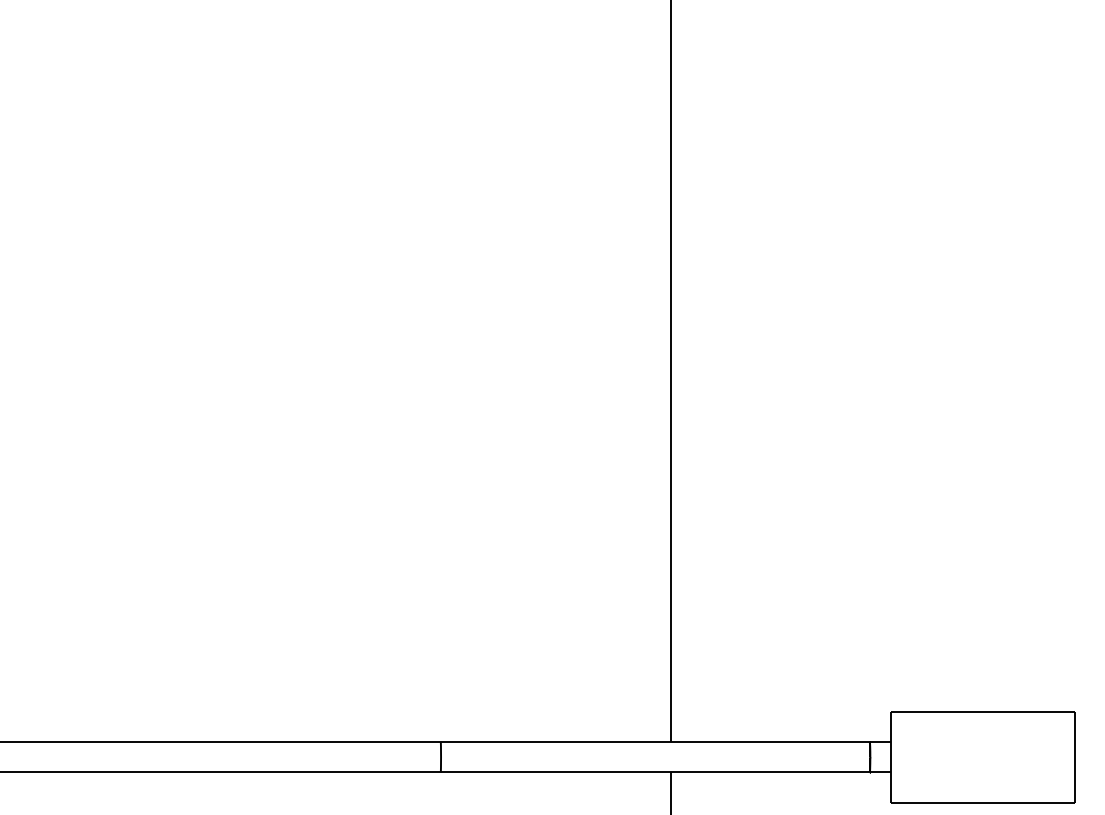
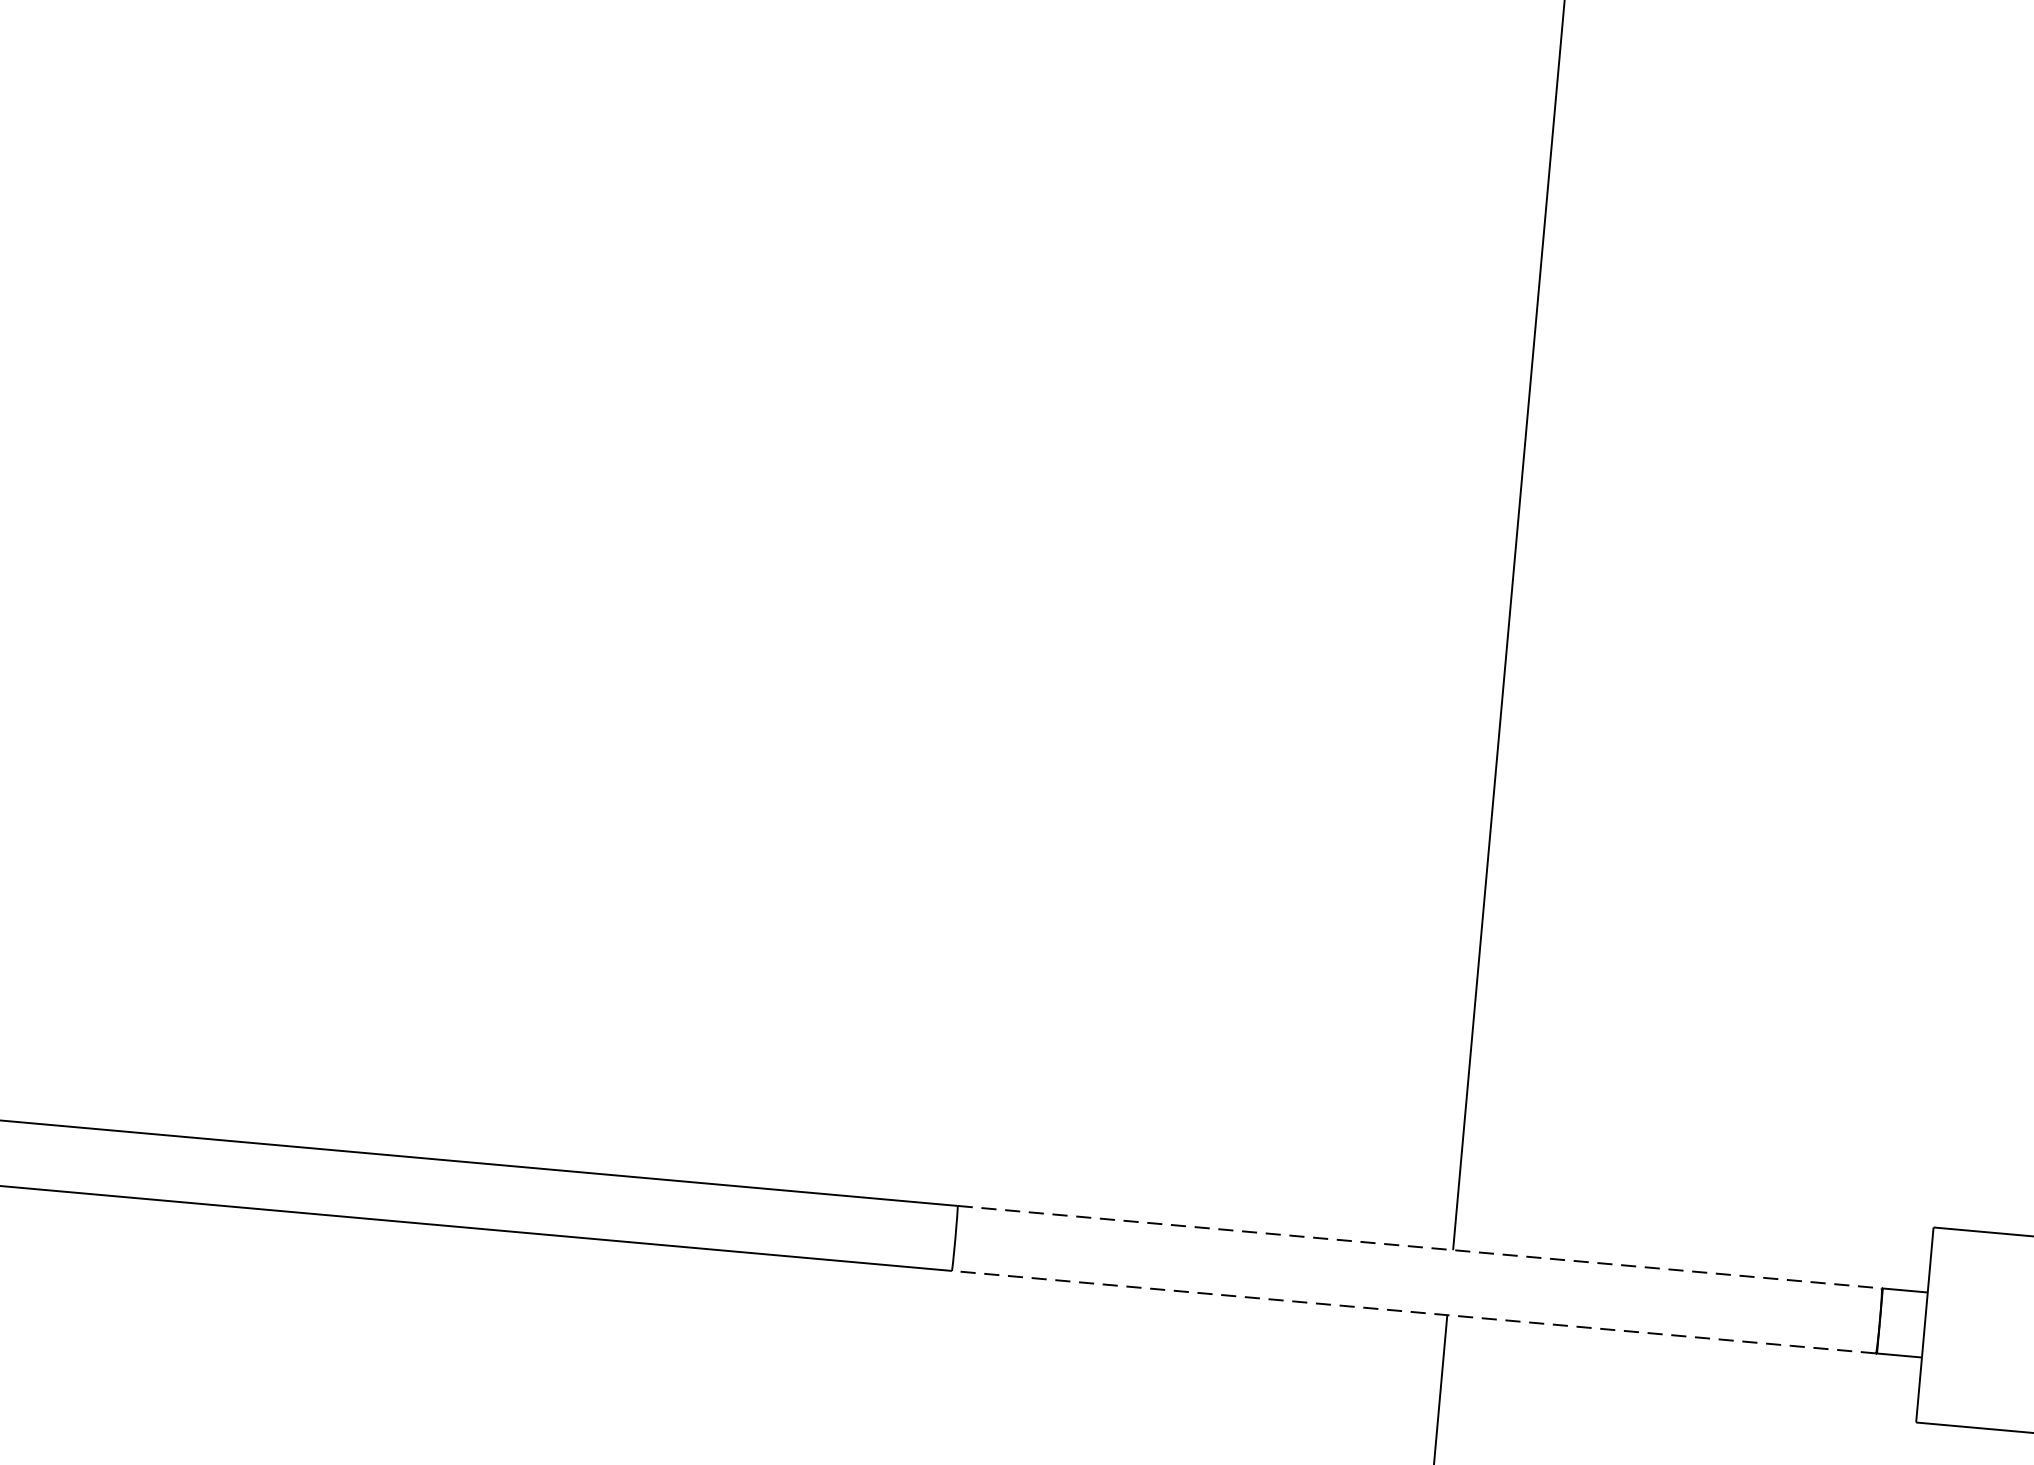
line: (655, 742) -> (1420, 1247), solid -> dashed
line: (655, 772) -> (1414, 1312), solid -> dashed

